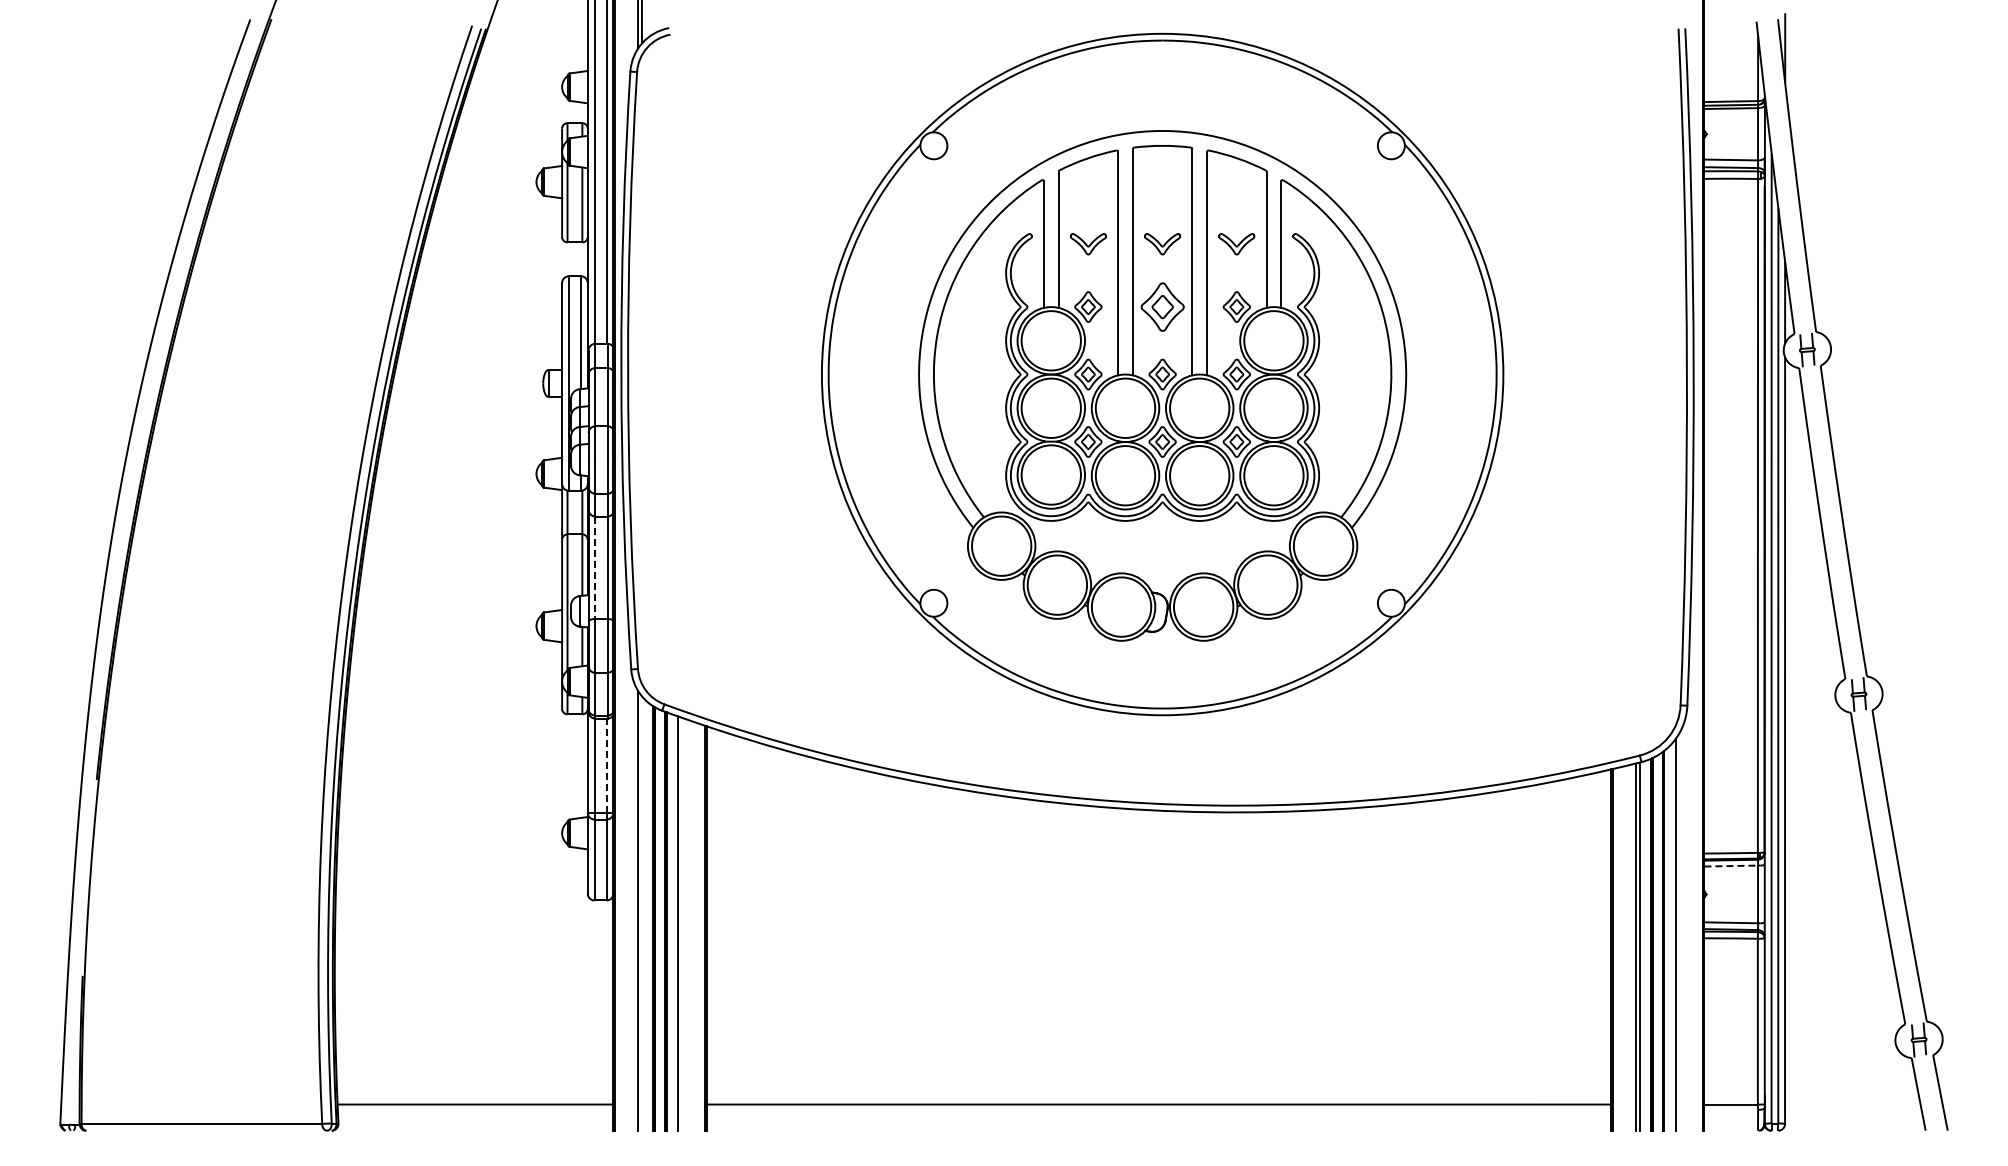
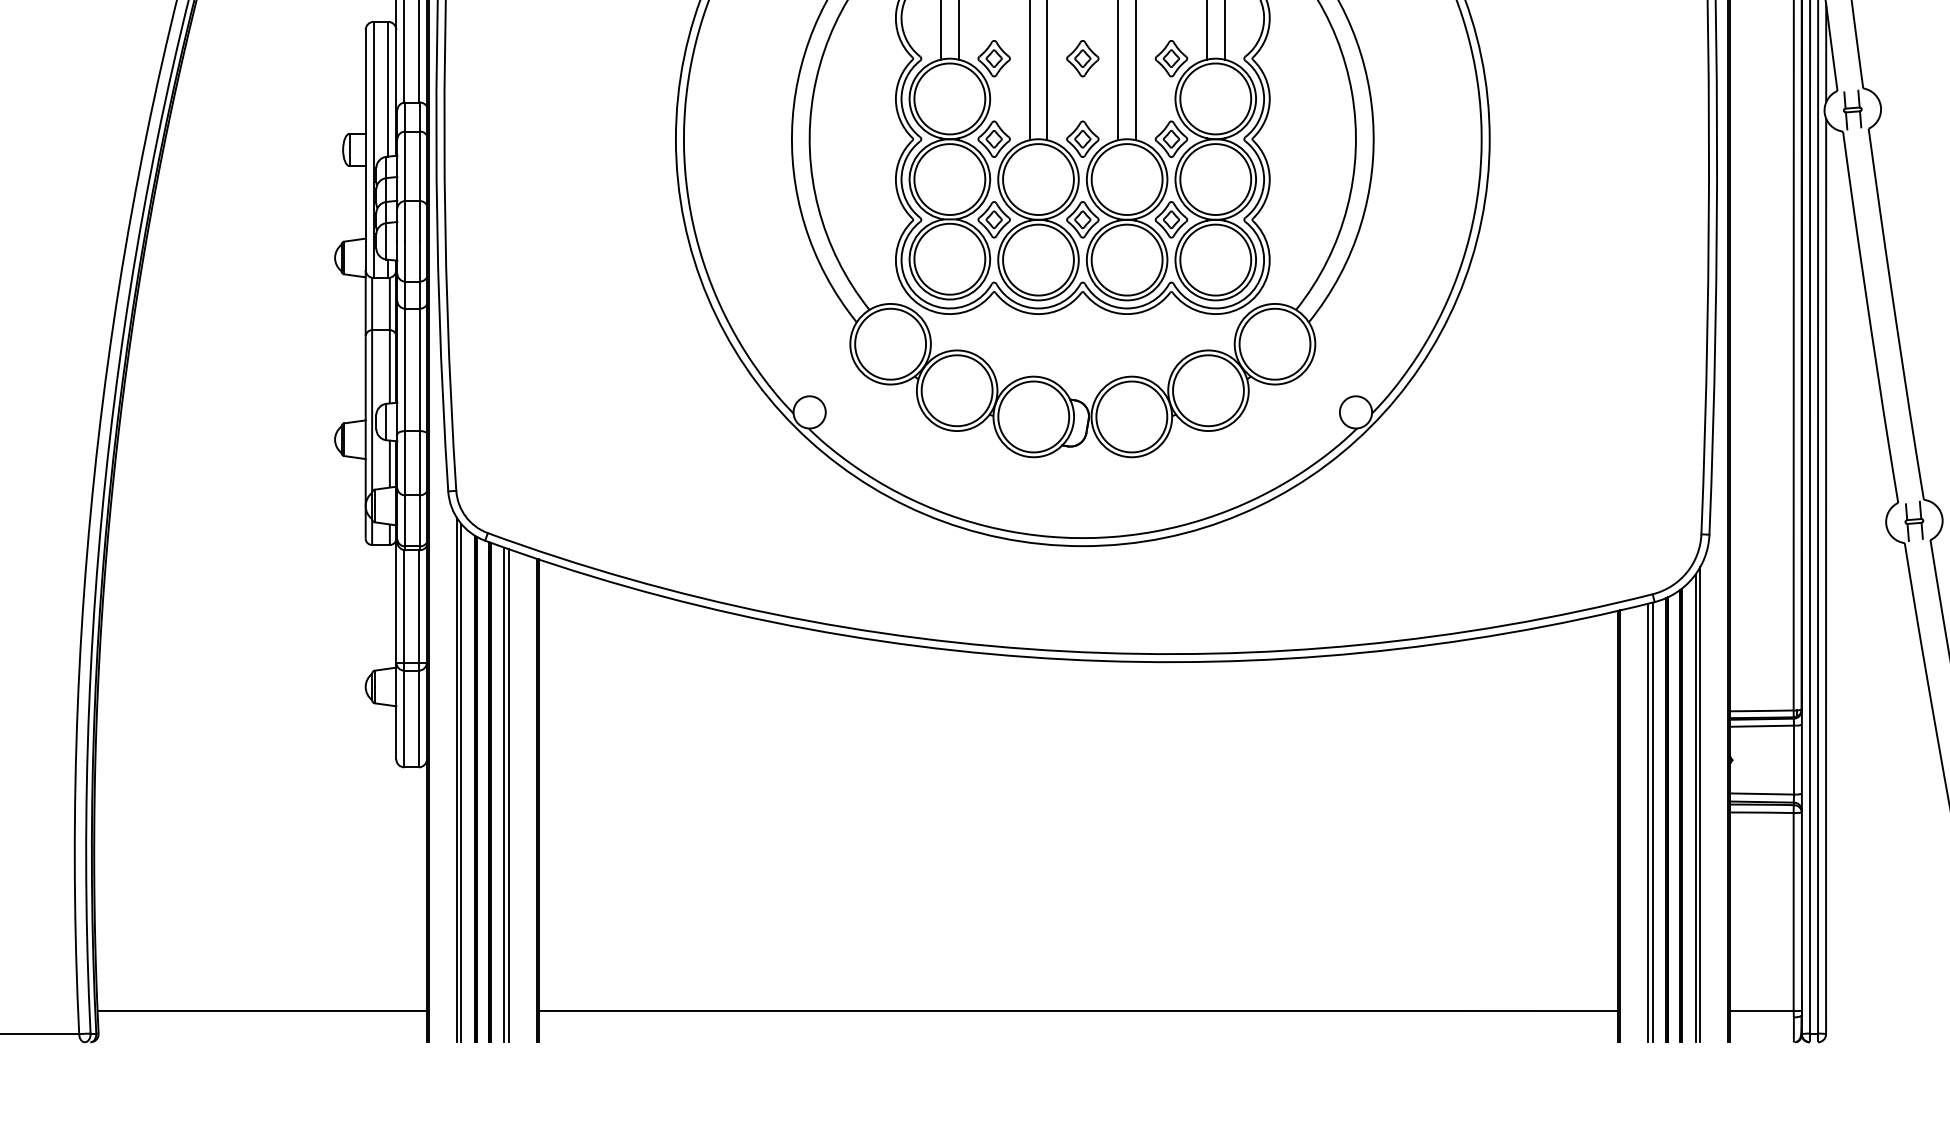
part: (1162, 306) -> (1082, 57), size x0.62
line: (595, 568) -> (405, 370), dashed -> solid
line: (606, 765) -> (418, 606), dashed -> solid
line: (1731, 866) -> (1762, 726), dashed -> solid
line: (642, 913) -> (461, 782), added
line: (681, 923) -> (508, 794), added
line: (1679, 931) -> (1700, 804), added

